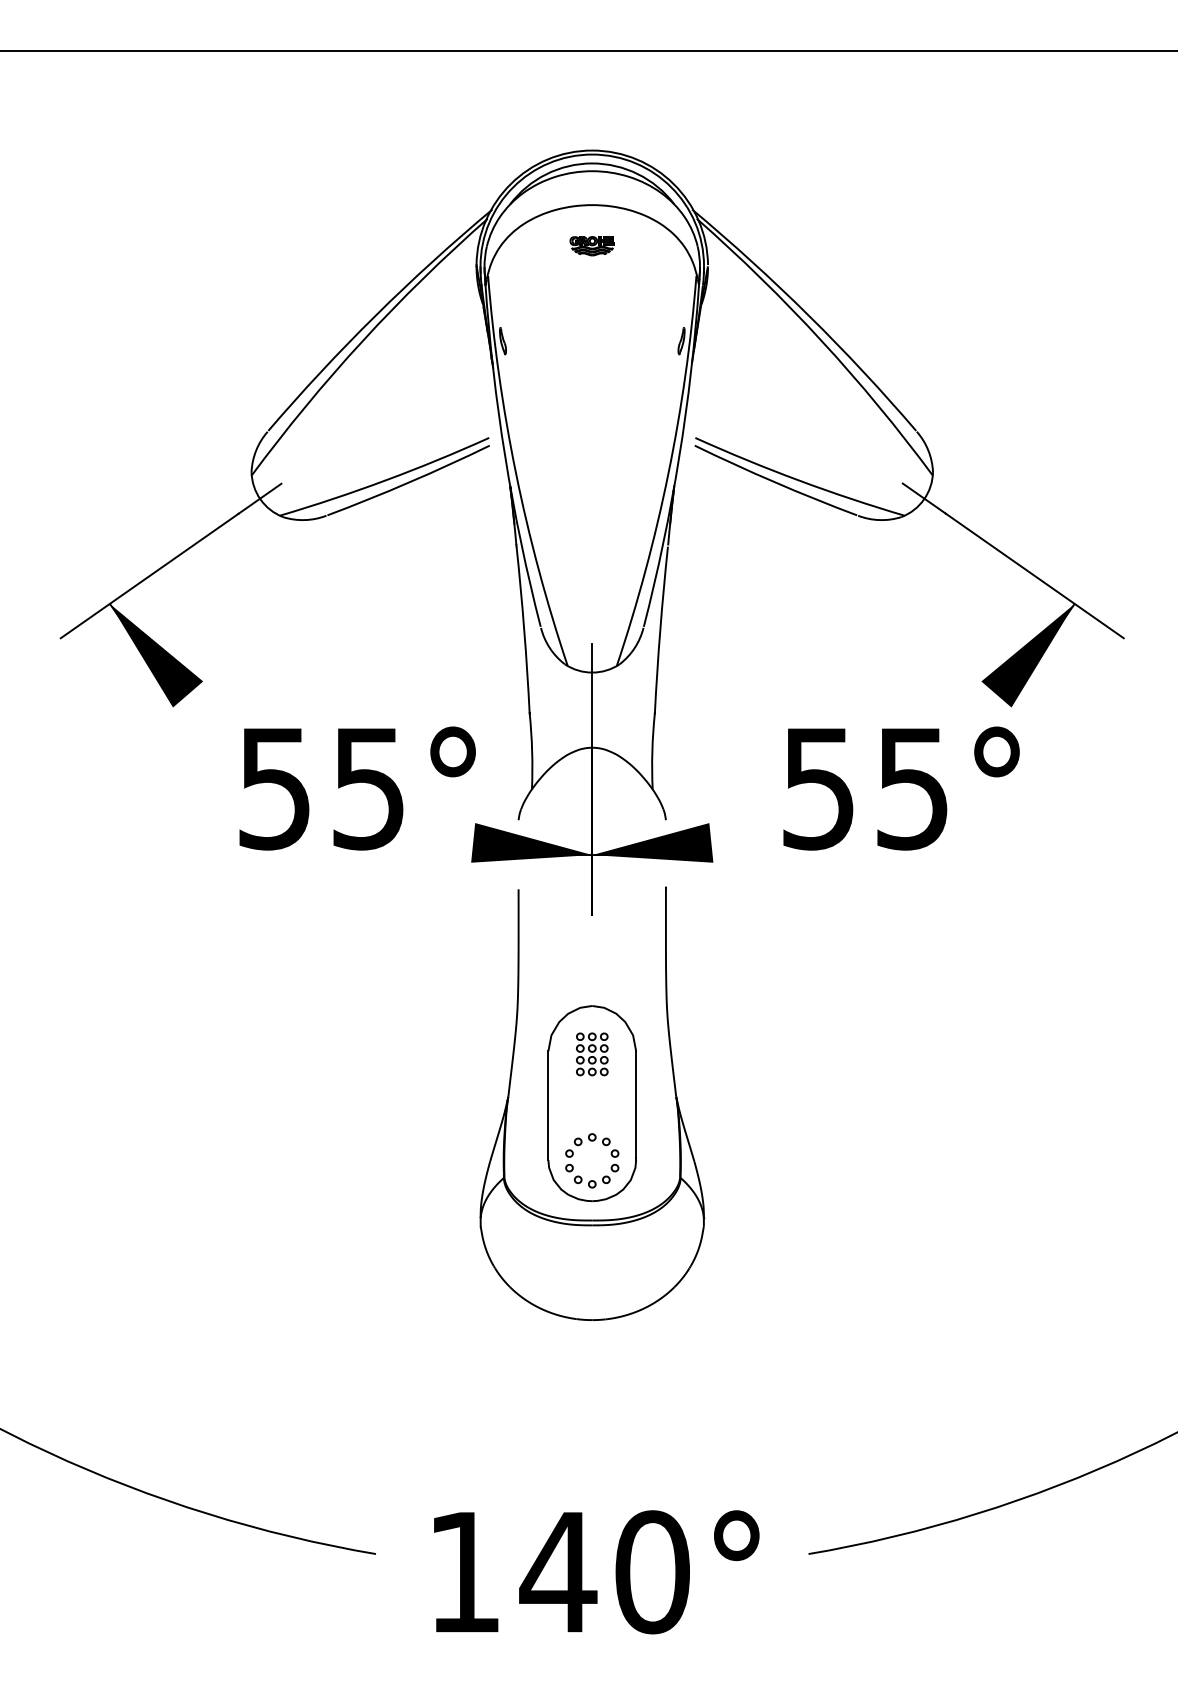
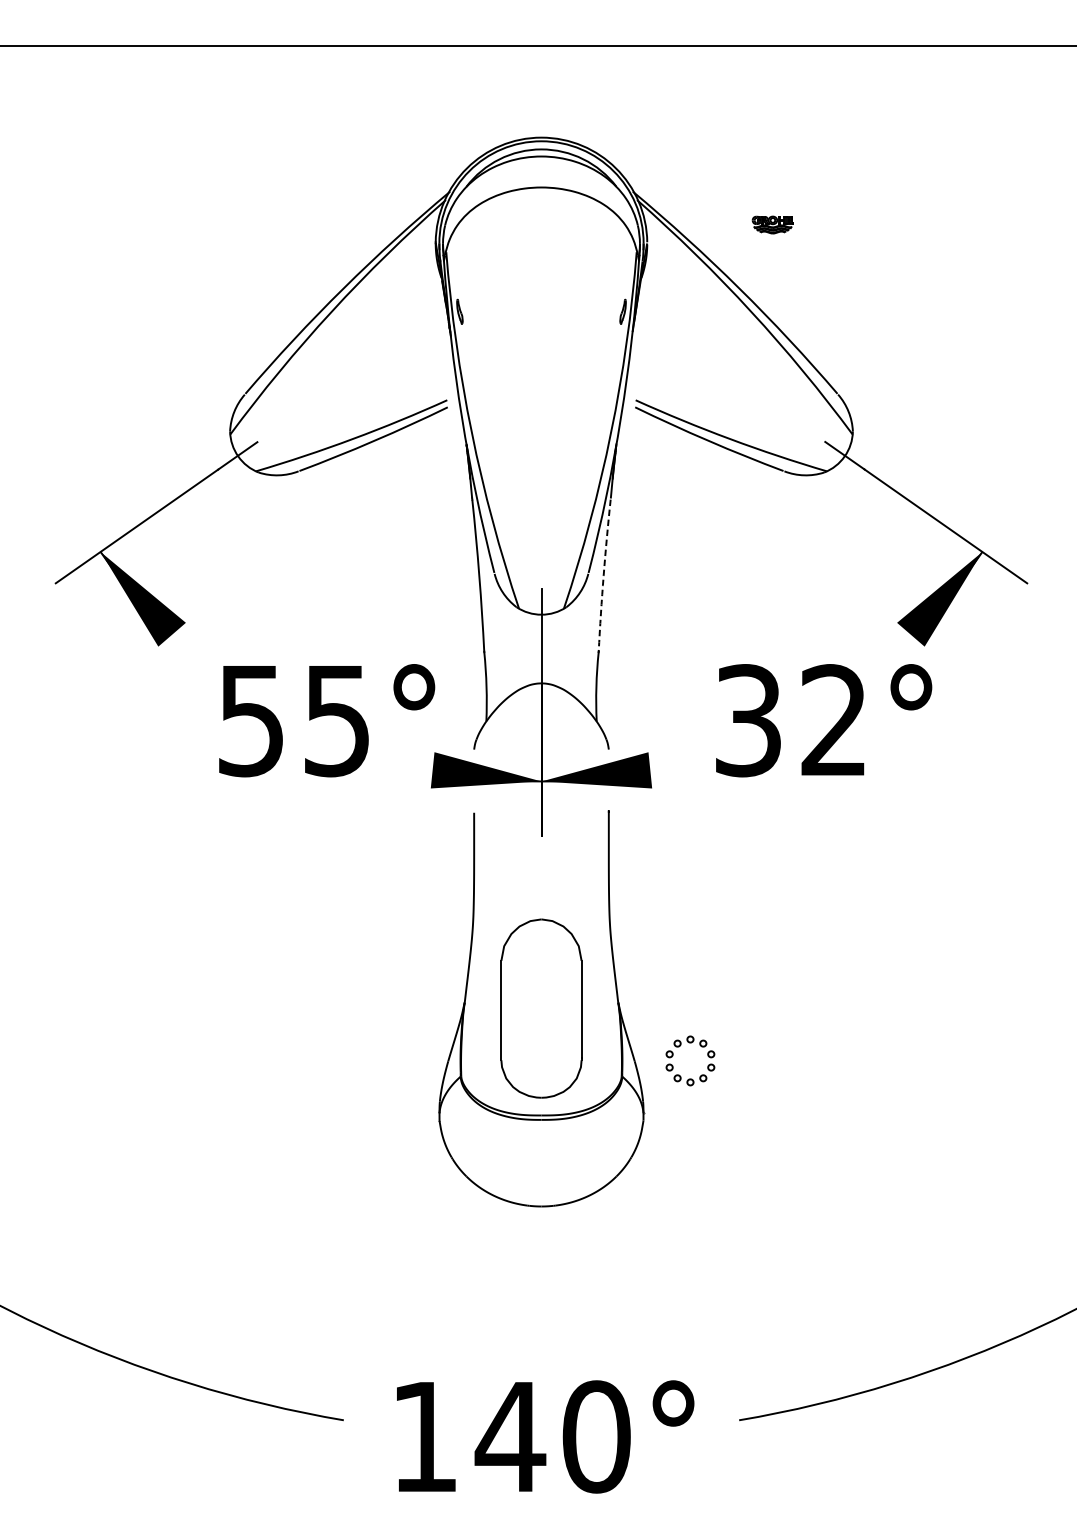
part: (591, 246) -> (772, 225), moved
arc: (660, 630) -> (603, 576), solid -> dashed
text: (865, 788) -> (791, 720), 55° -> 32°
part: (592, 1054) -> (541, 963), removed
part: (603, 1145) -> (700, 1046), moved

